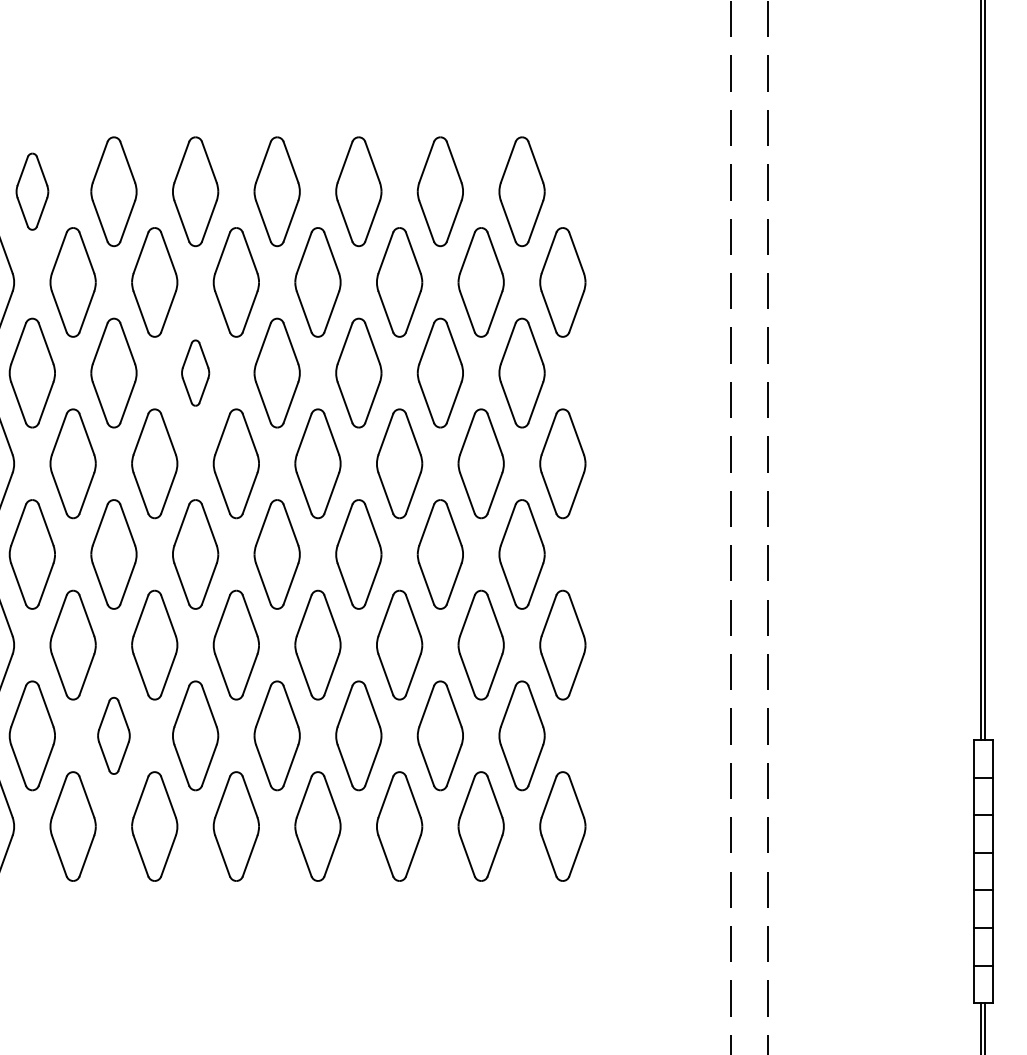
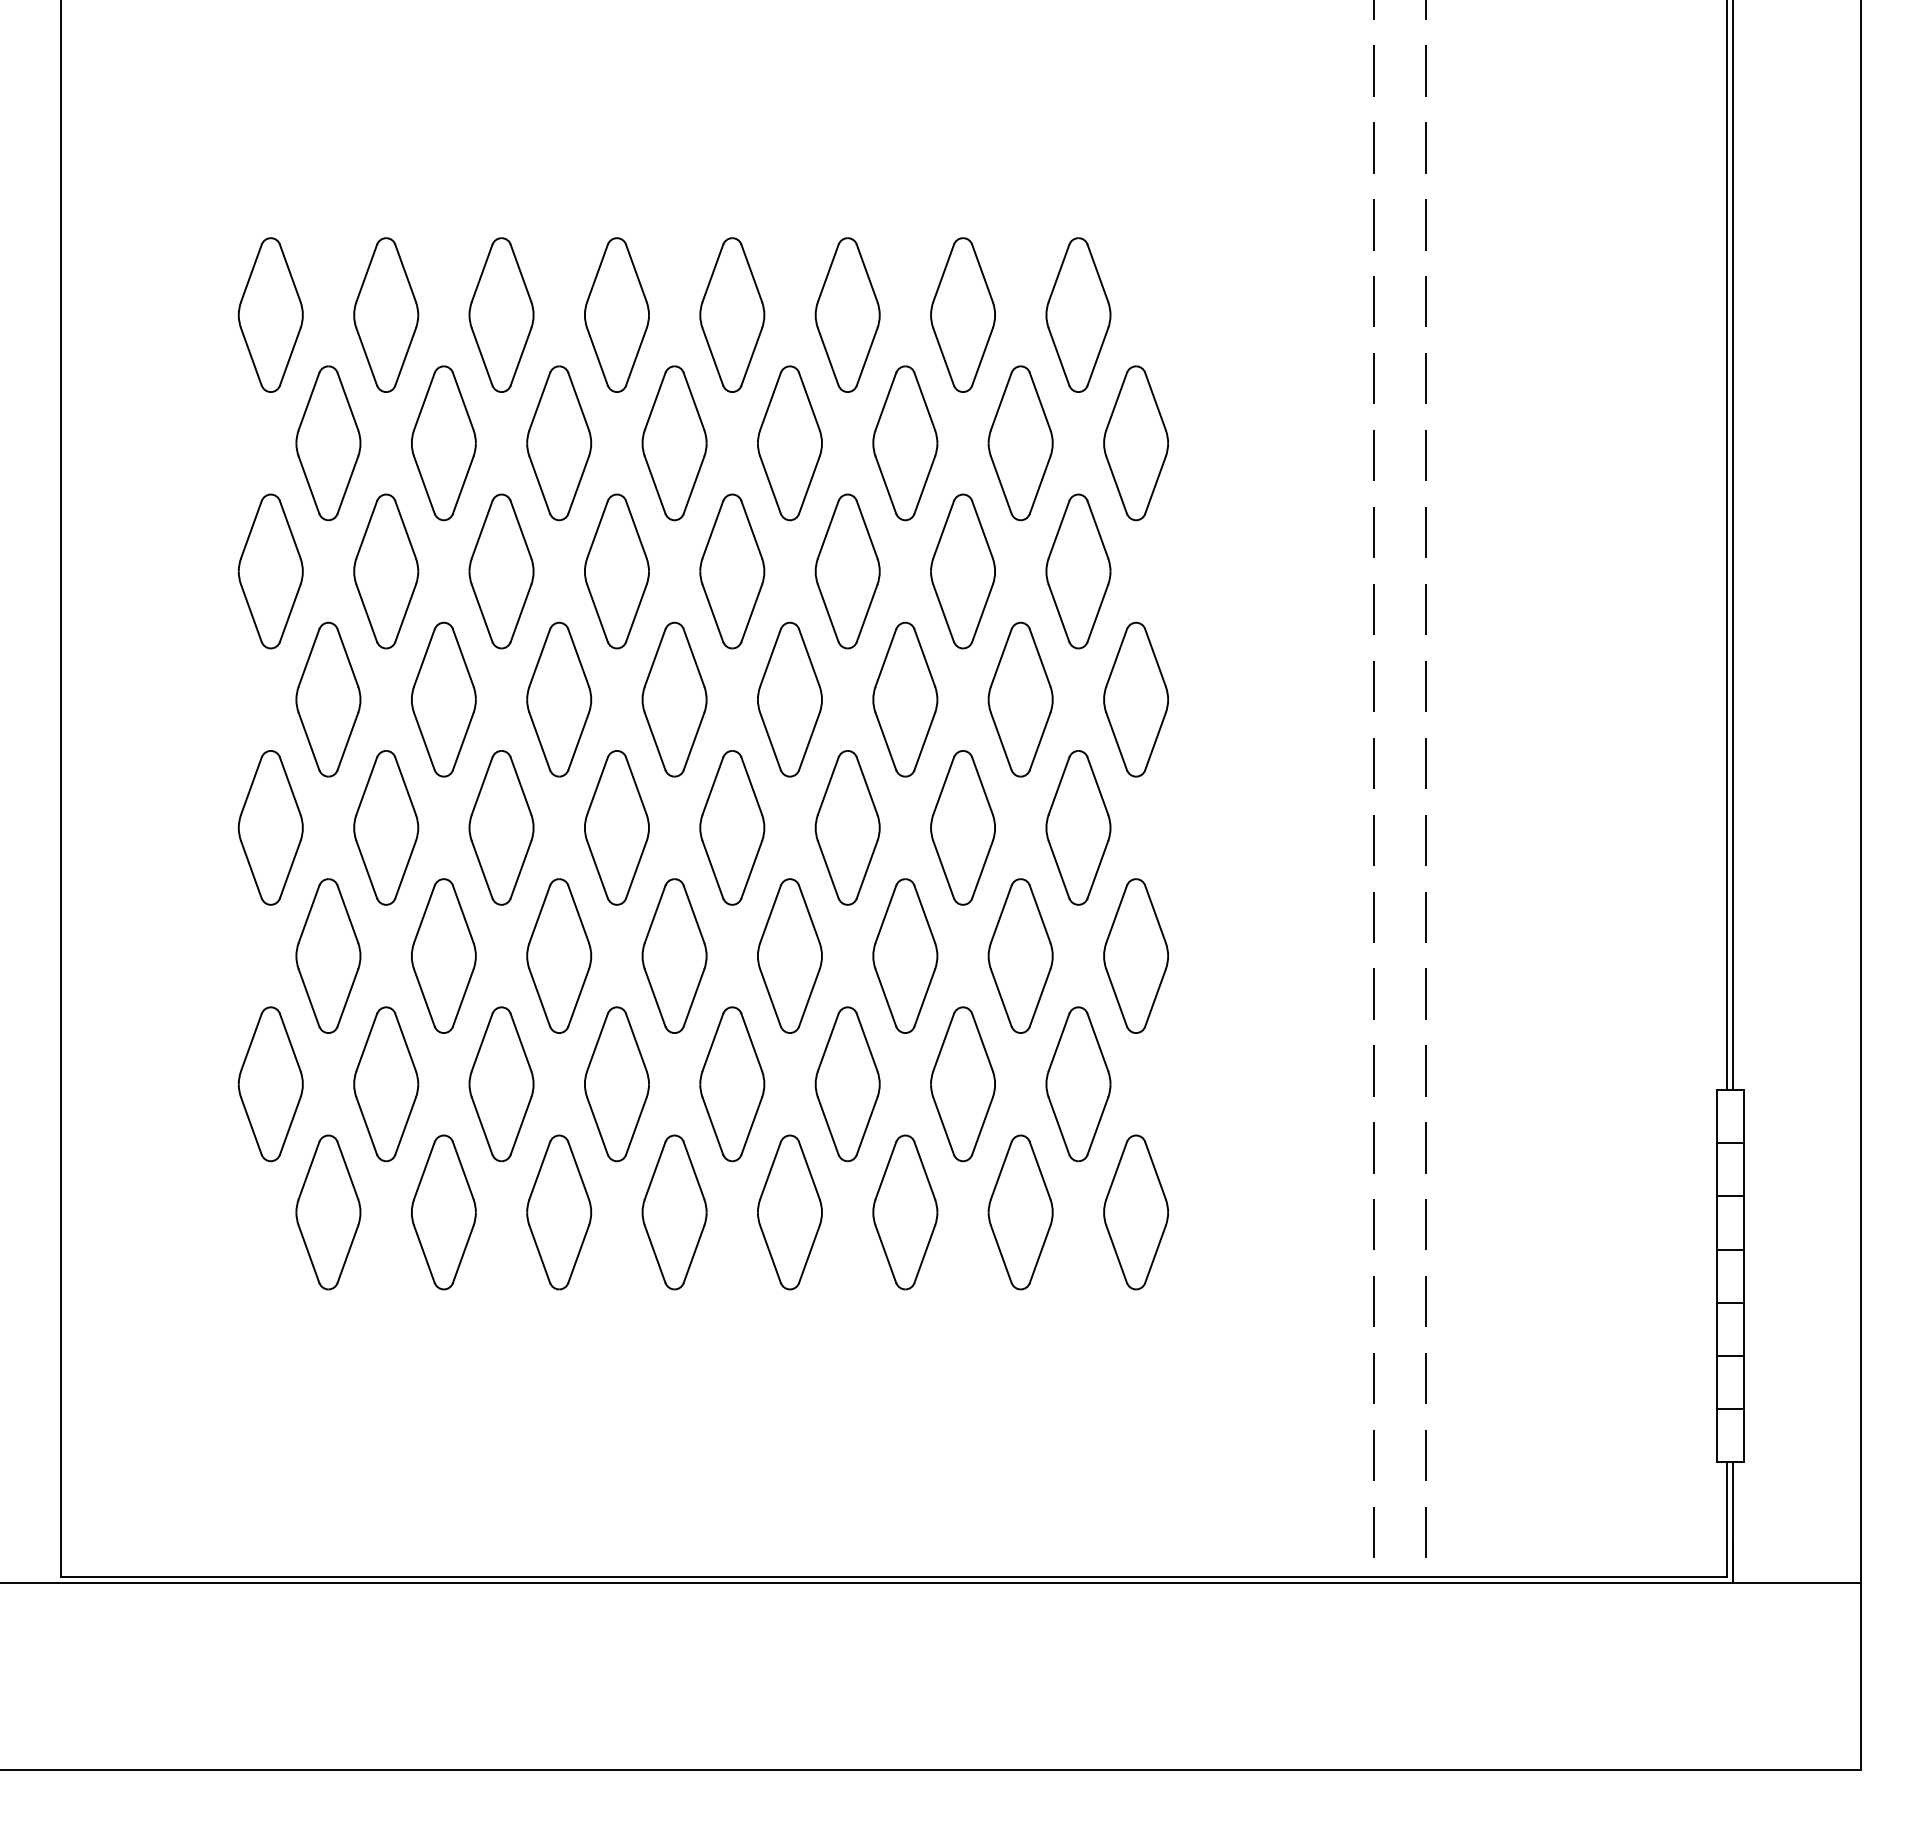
part: (32, 191) -> (386, 314), size x1.43
part: (195, 373) -> (616, 571), size x1.67
part: (113, 736) -> (501, 1084), size x1.43

